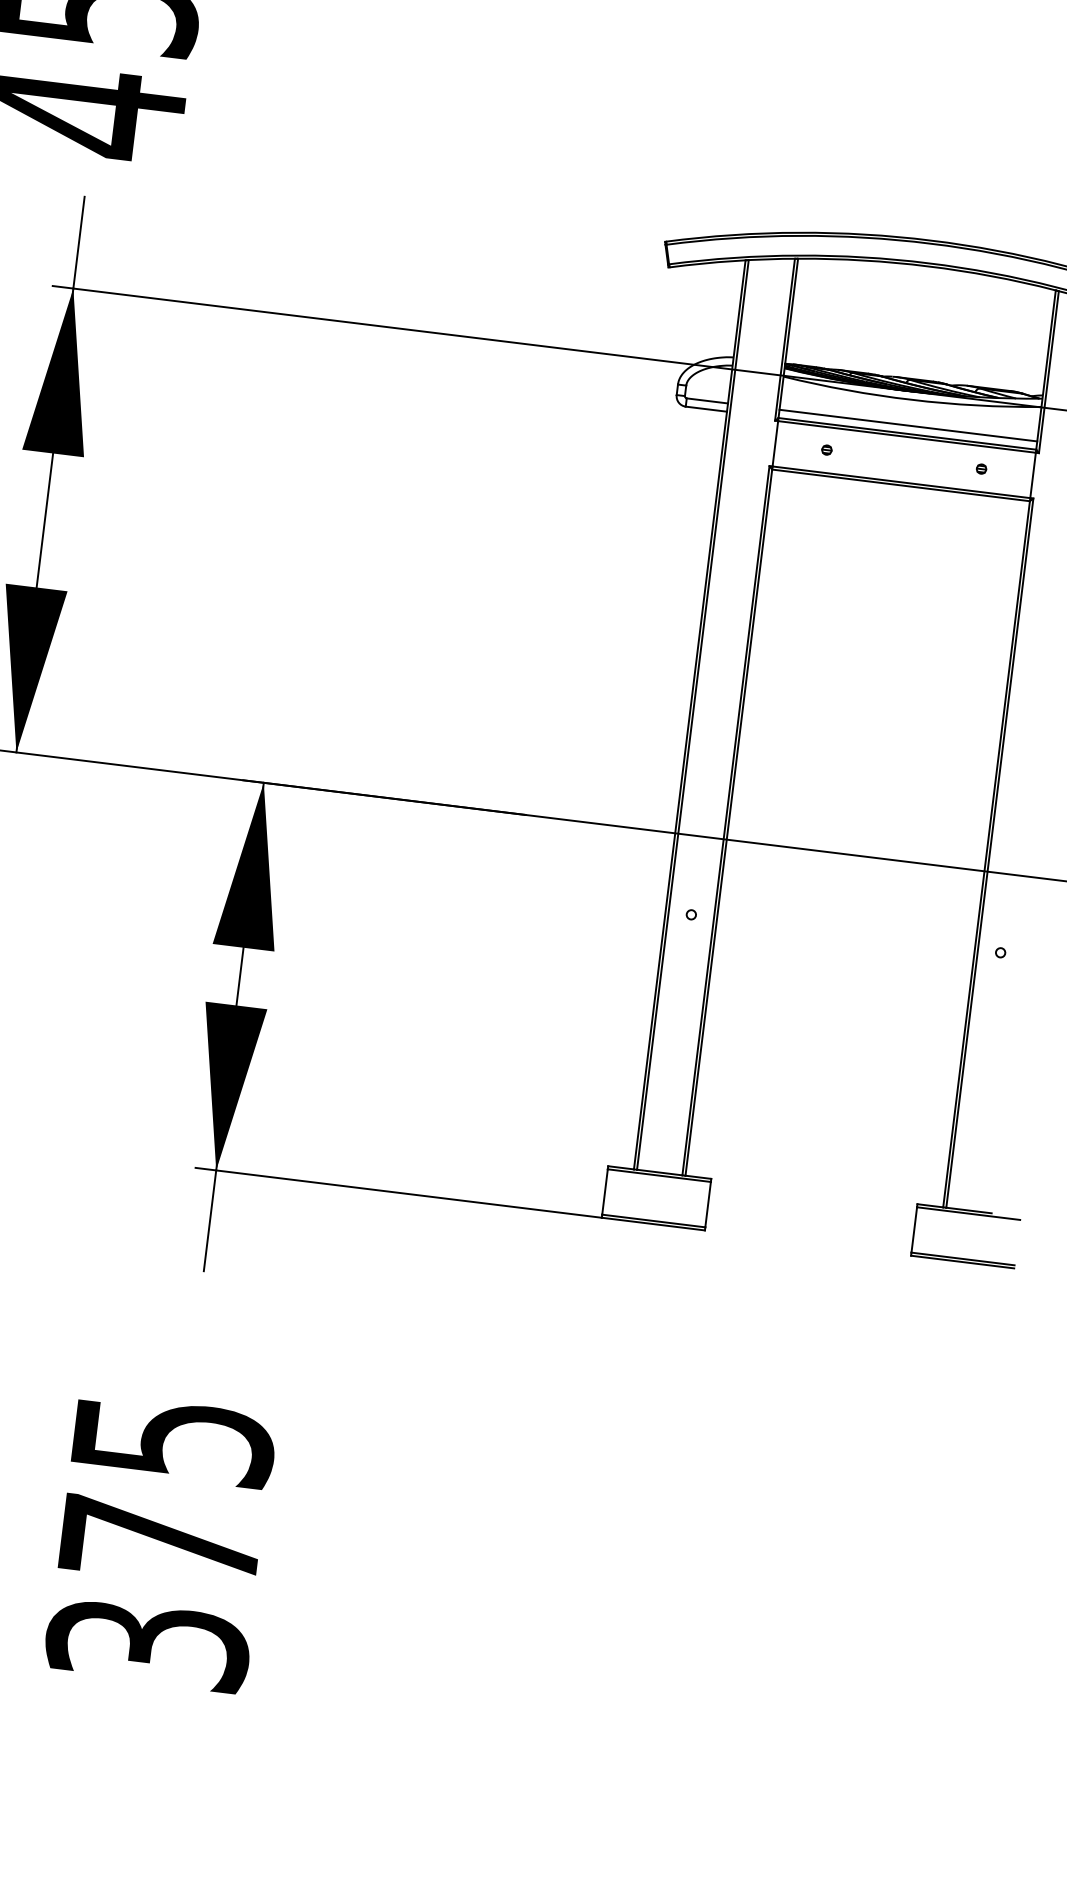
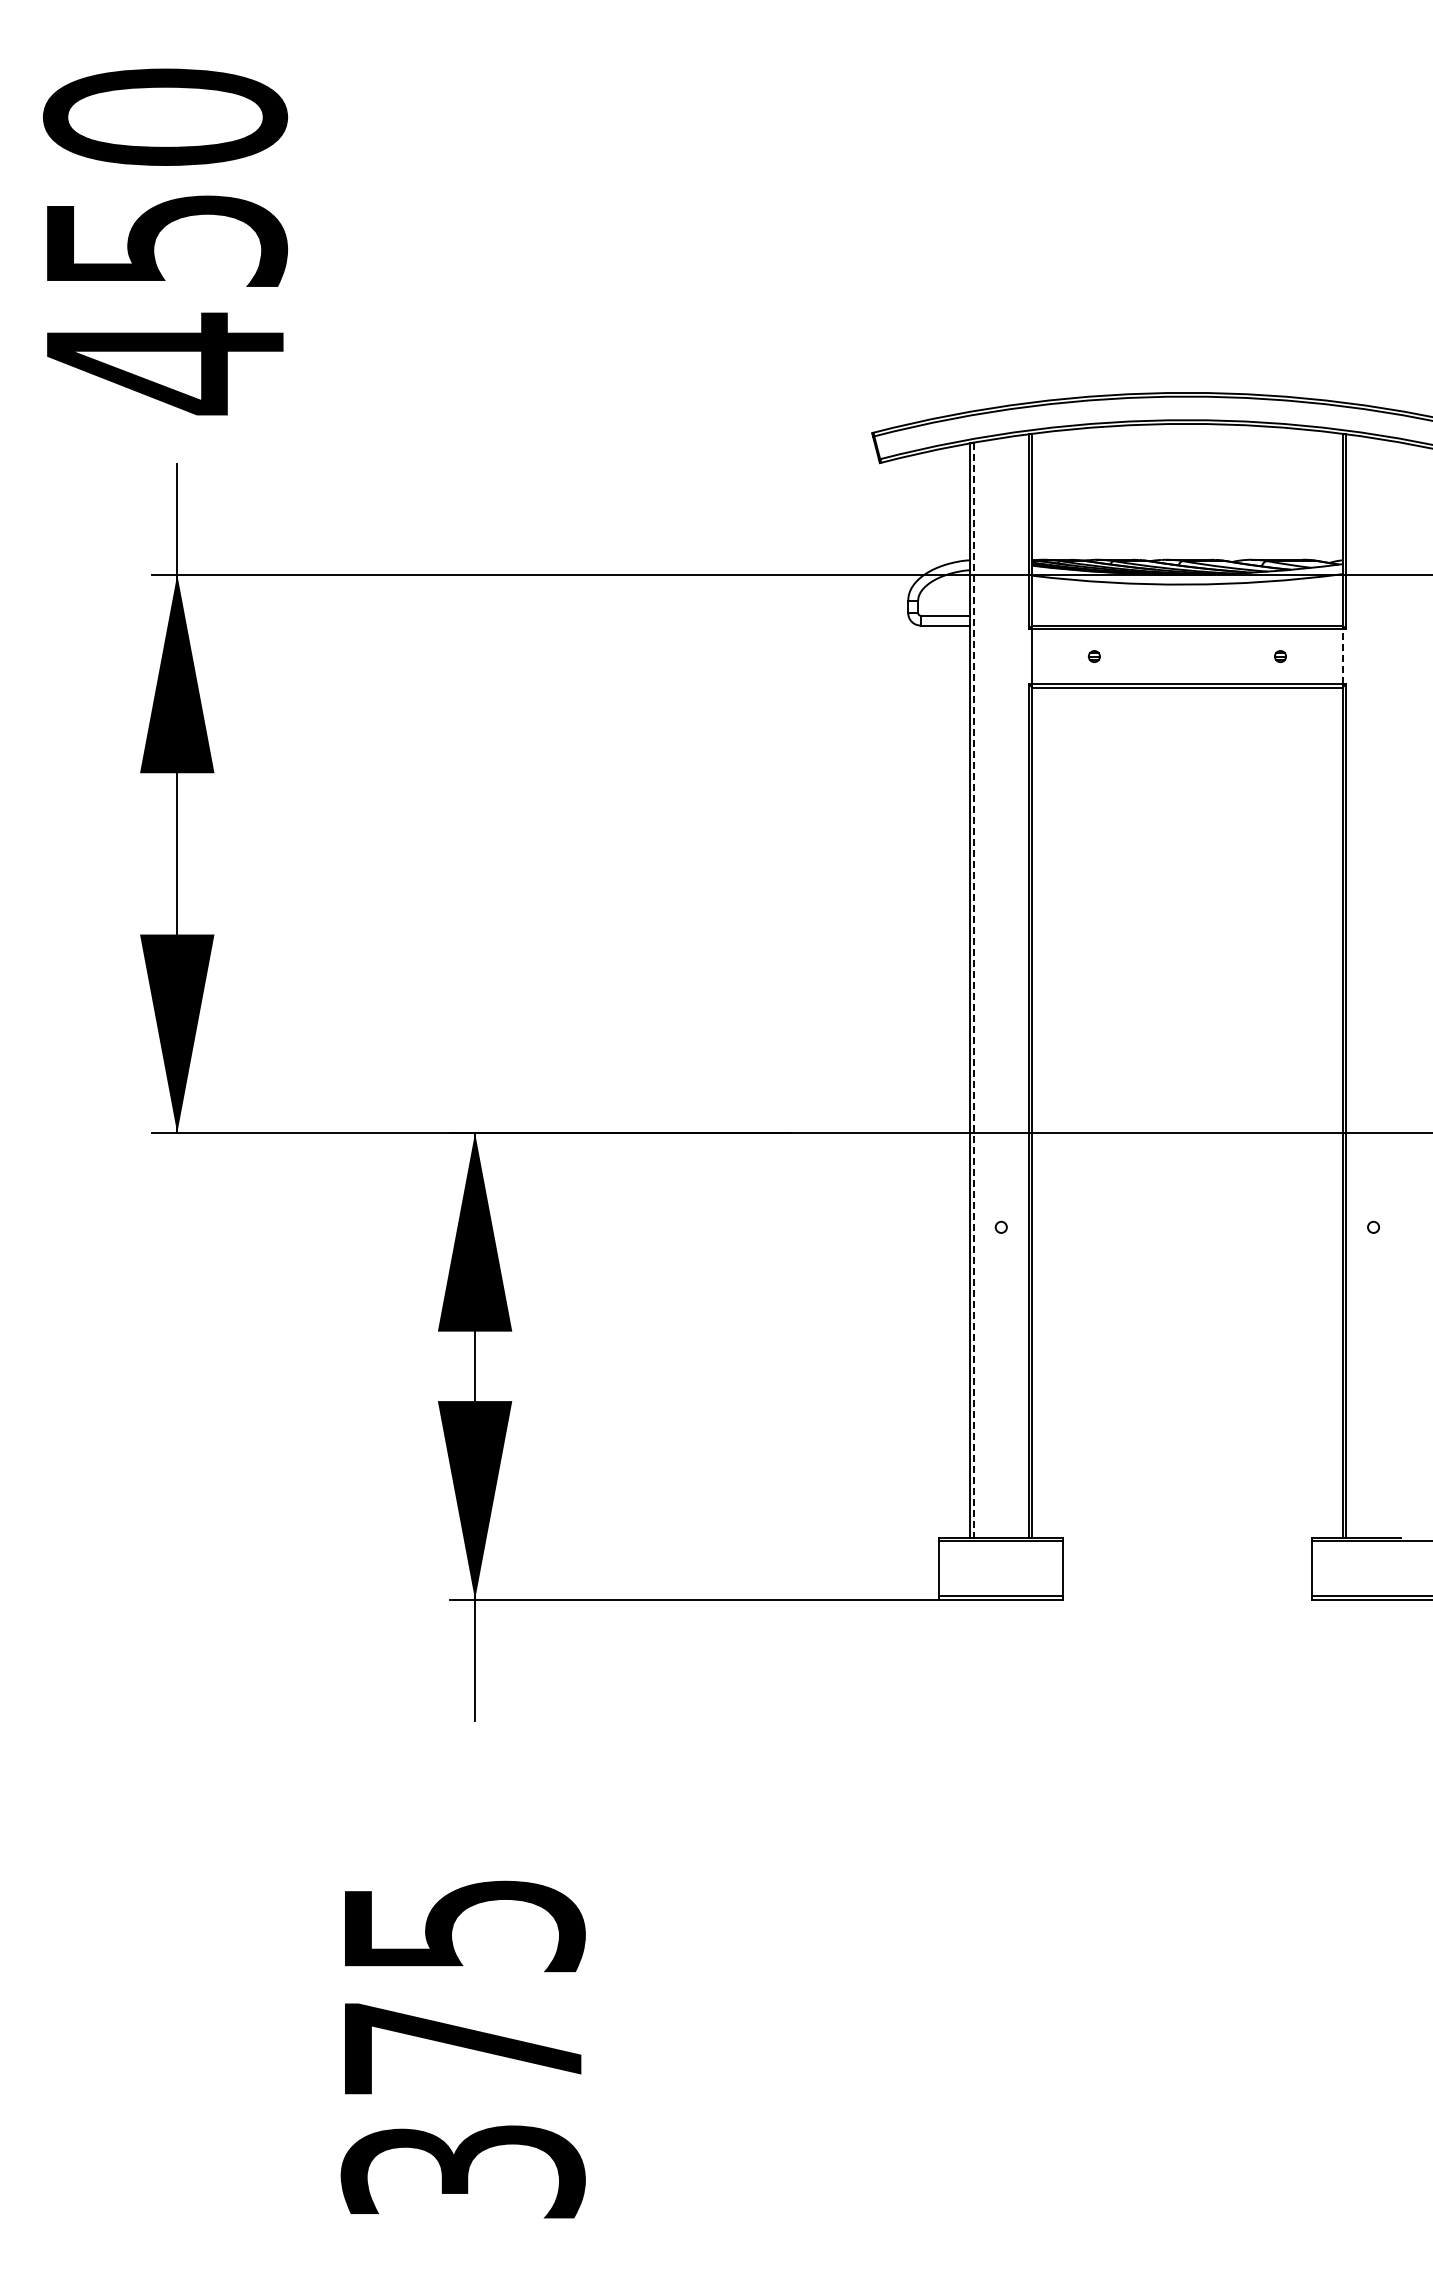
line: (908, 425) -> (1187, 615), removed
line: (1033, 475) -> (1342, 656), solid -> dashed
line: (693, 715) -> (974, 990), solid -> dashed

